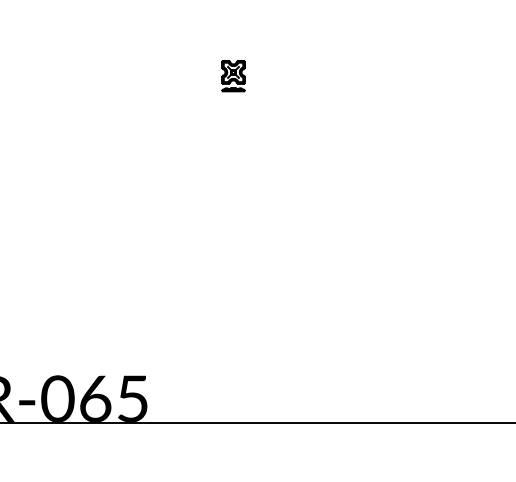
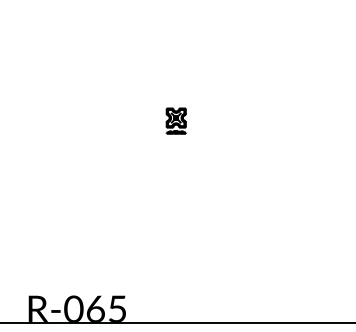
part: (232, 75) -> (175, 120), size x1.43

